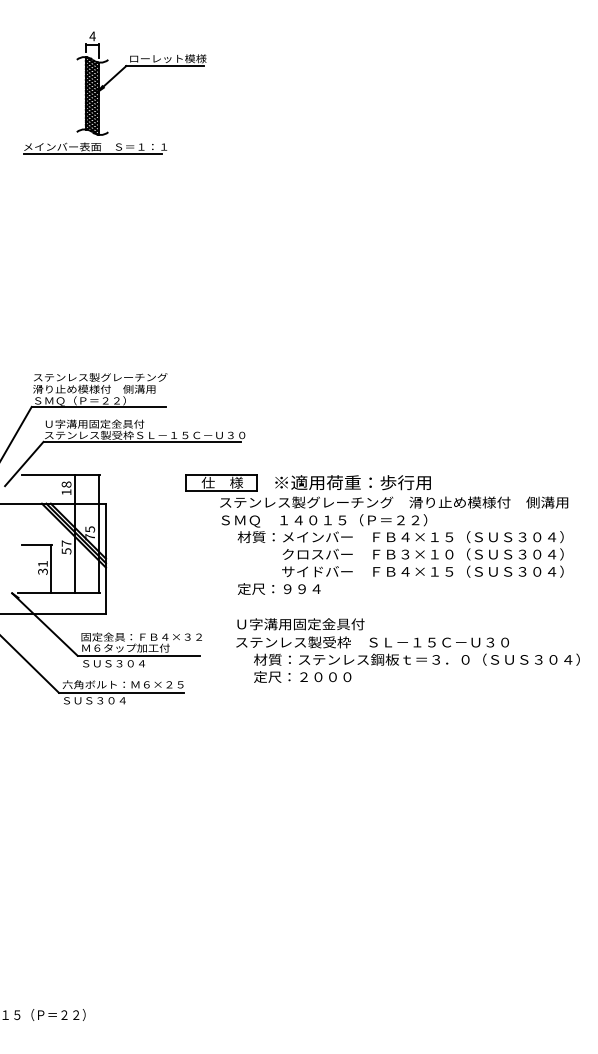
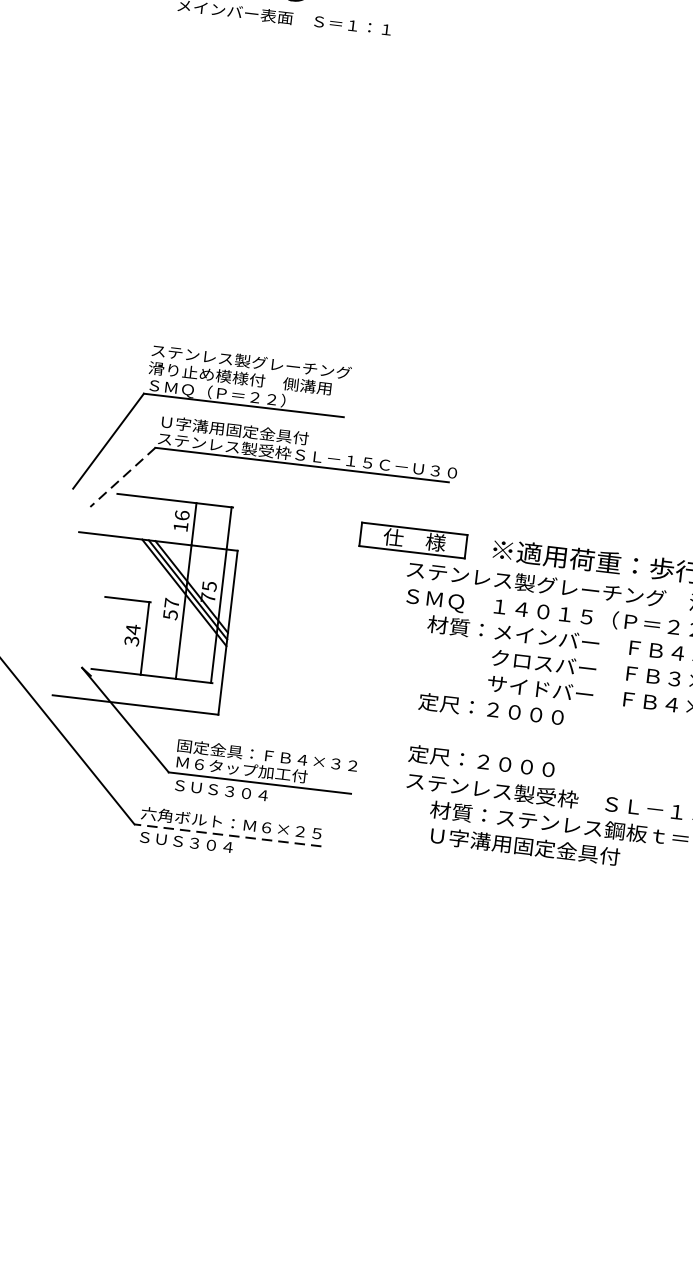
line: (92, 154) -> (278, 28), removed
line: (23, 464) -> (121, 477), solid -> dashed
text: (66, 484) -> (182, 515), 18 -> 16
text: (42, 563) -> (132, 628), 31 -> 34
text: (309, 589) -> (525, 714), 定尺：９９４ -> 定尺：２０００
text: (299, 624) -> (504, 764), Ｕ字溝用固定金具付 -> 定尺：２０００
text: (318, 676) -> (523, 845), 定尺：２０００ -> Ｕ字溝用固定金具付
line: (121, 692) -> (227, 834), solid -> dashed

